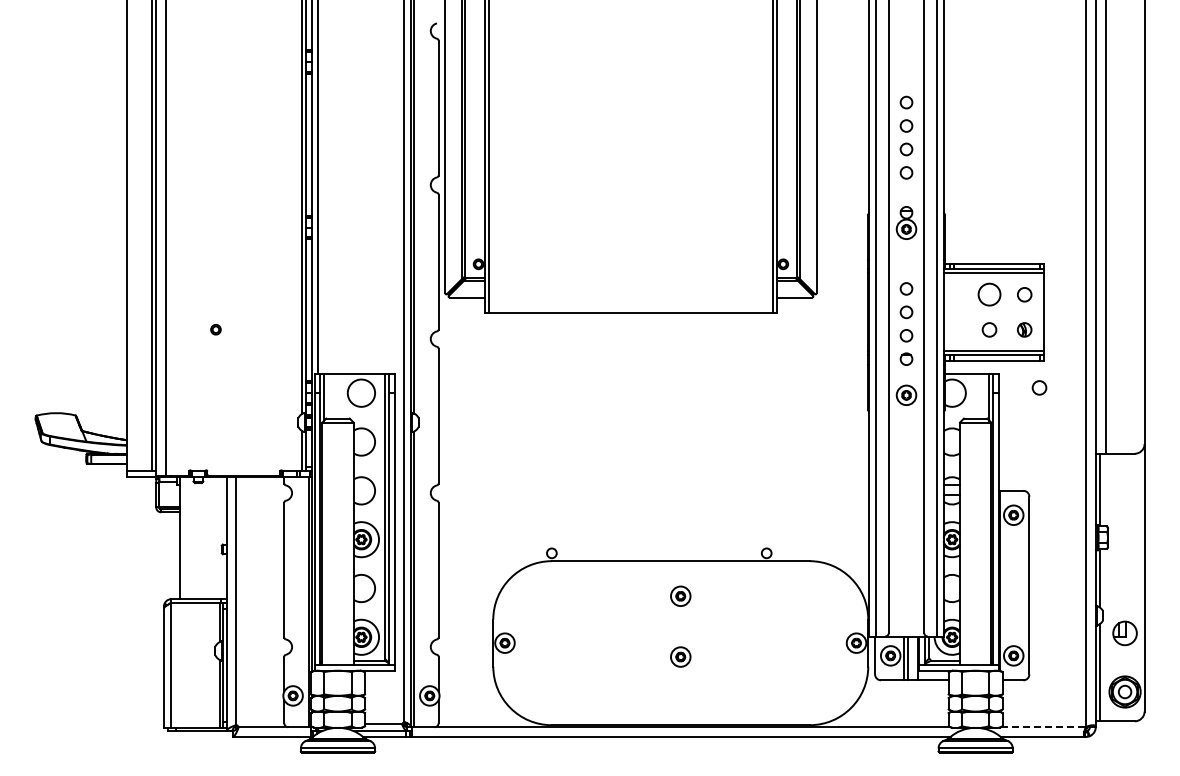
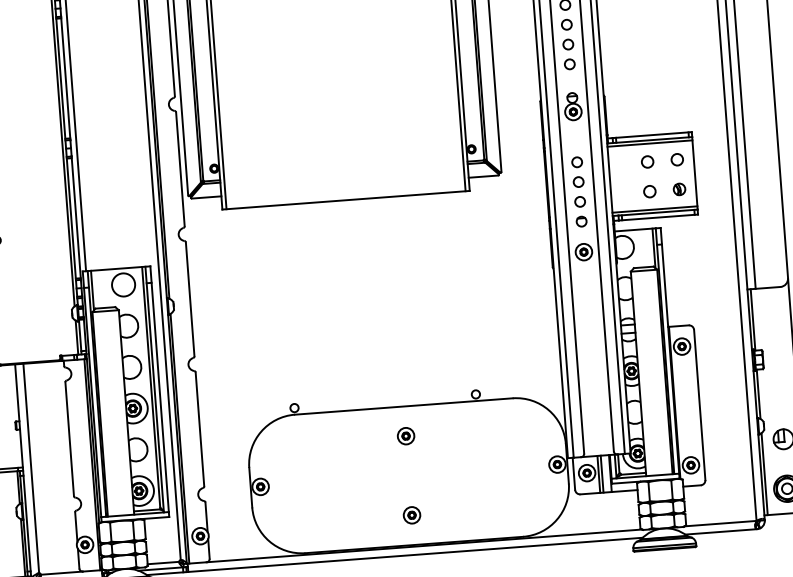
circle: (989, 294) -> (647, 161), size x0.62
circle: (1039, 387) -> (695, 237), removed
part: (680, 656) -> (411, 514), moved
line: (1043, 727) -> (720, 523), dashed -> solid

